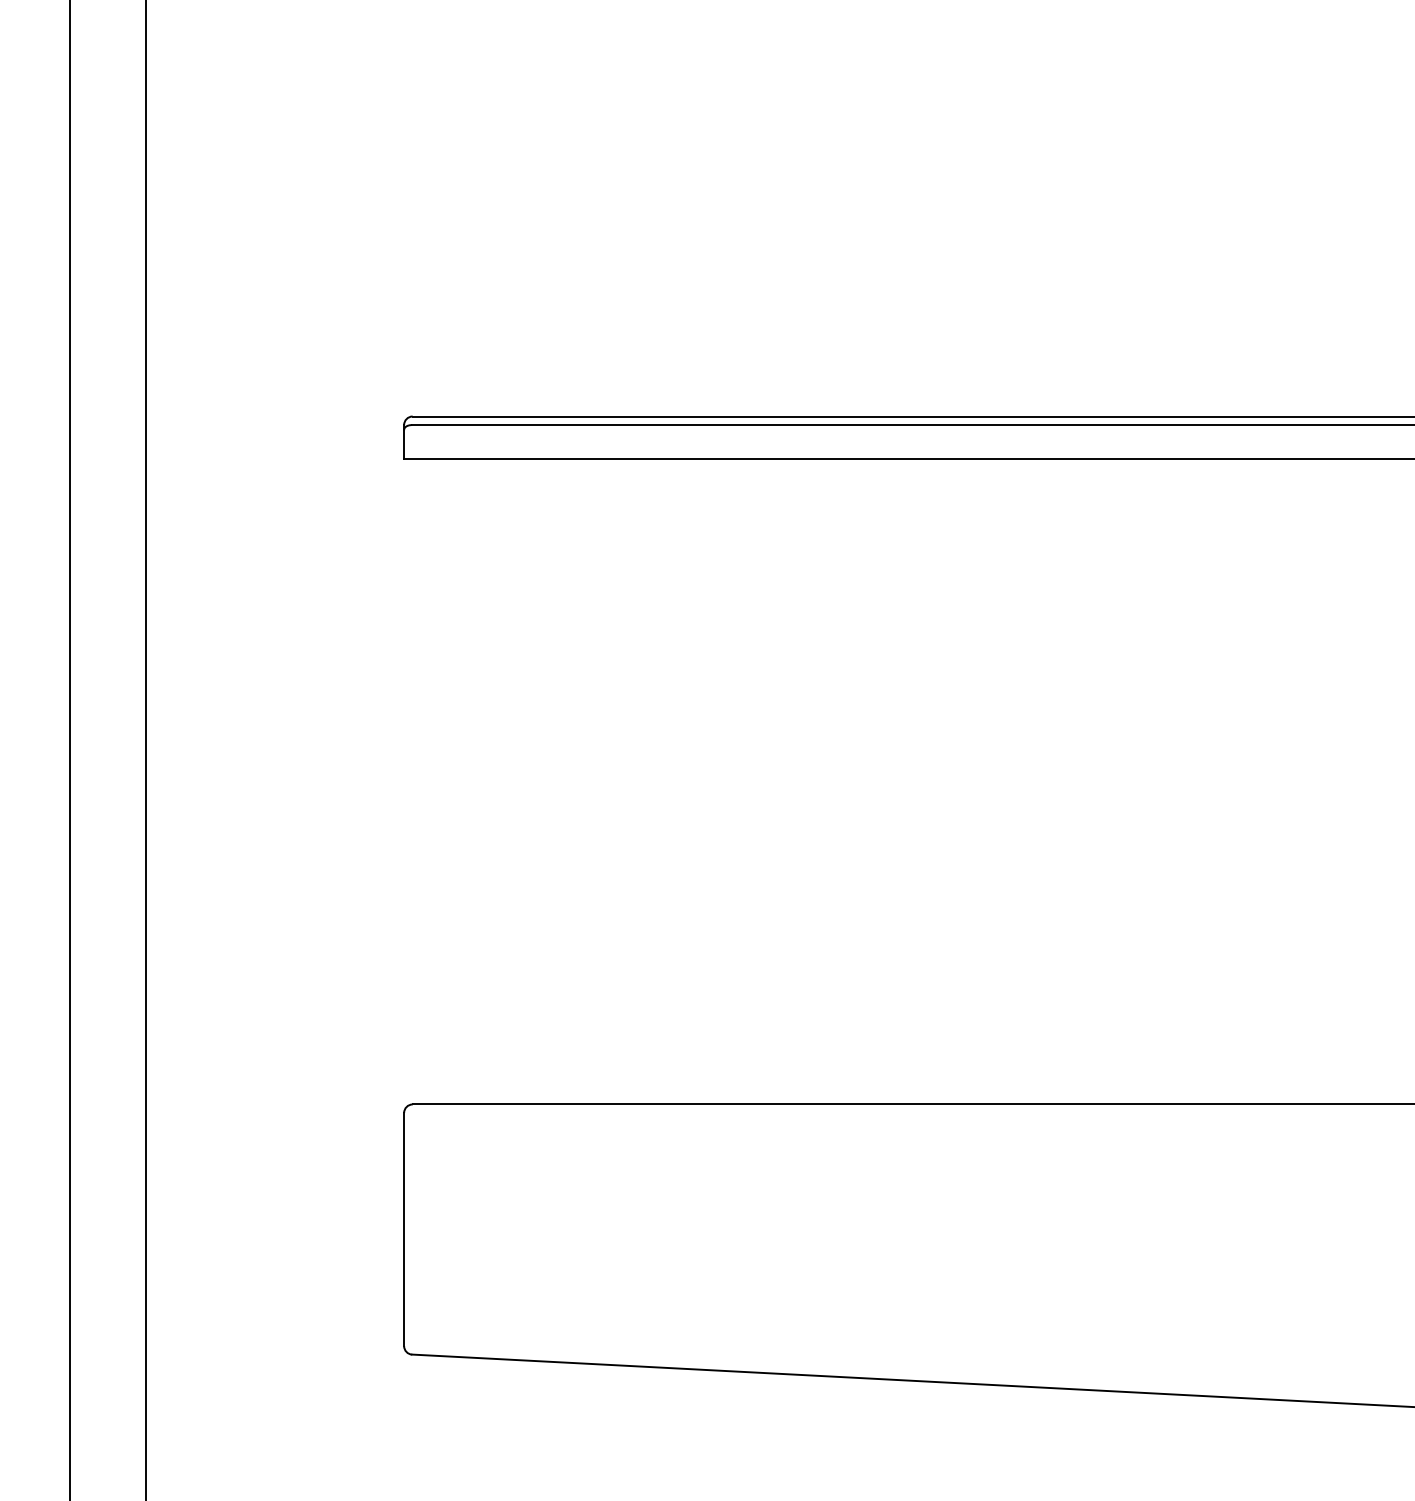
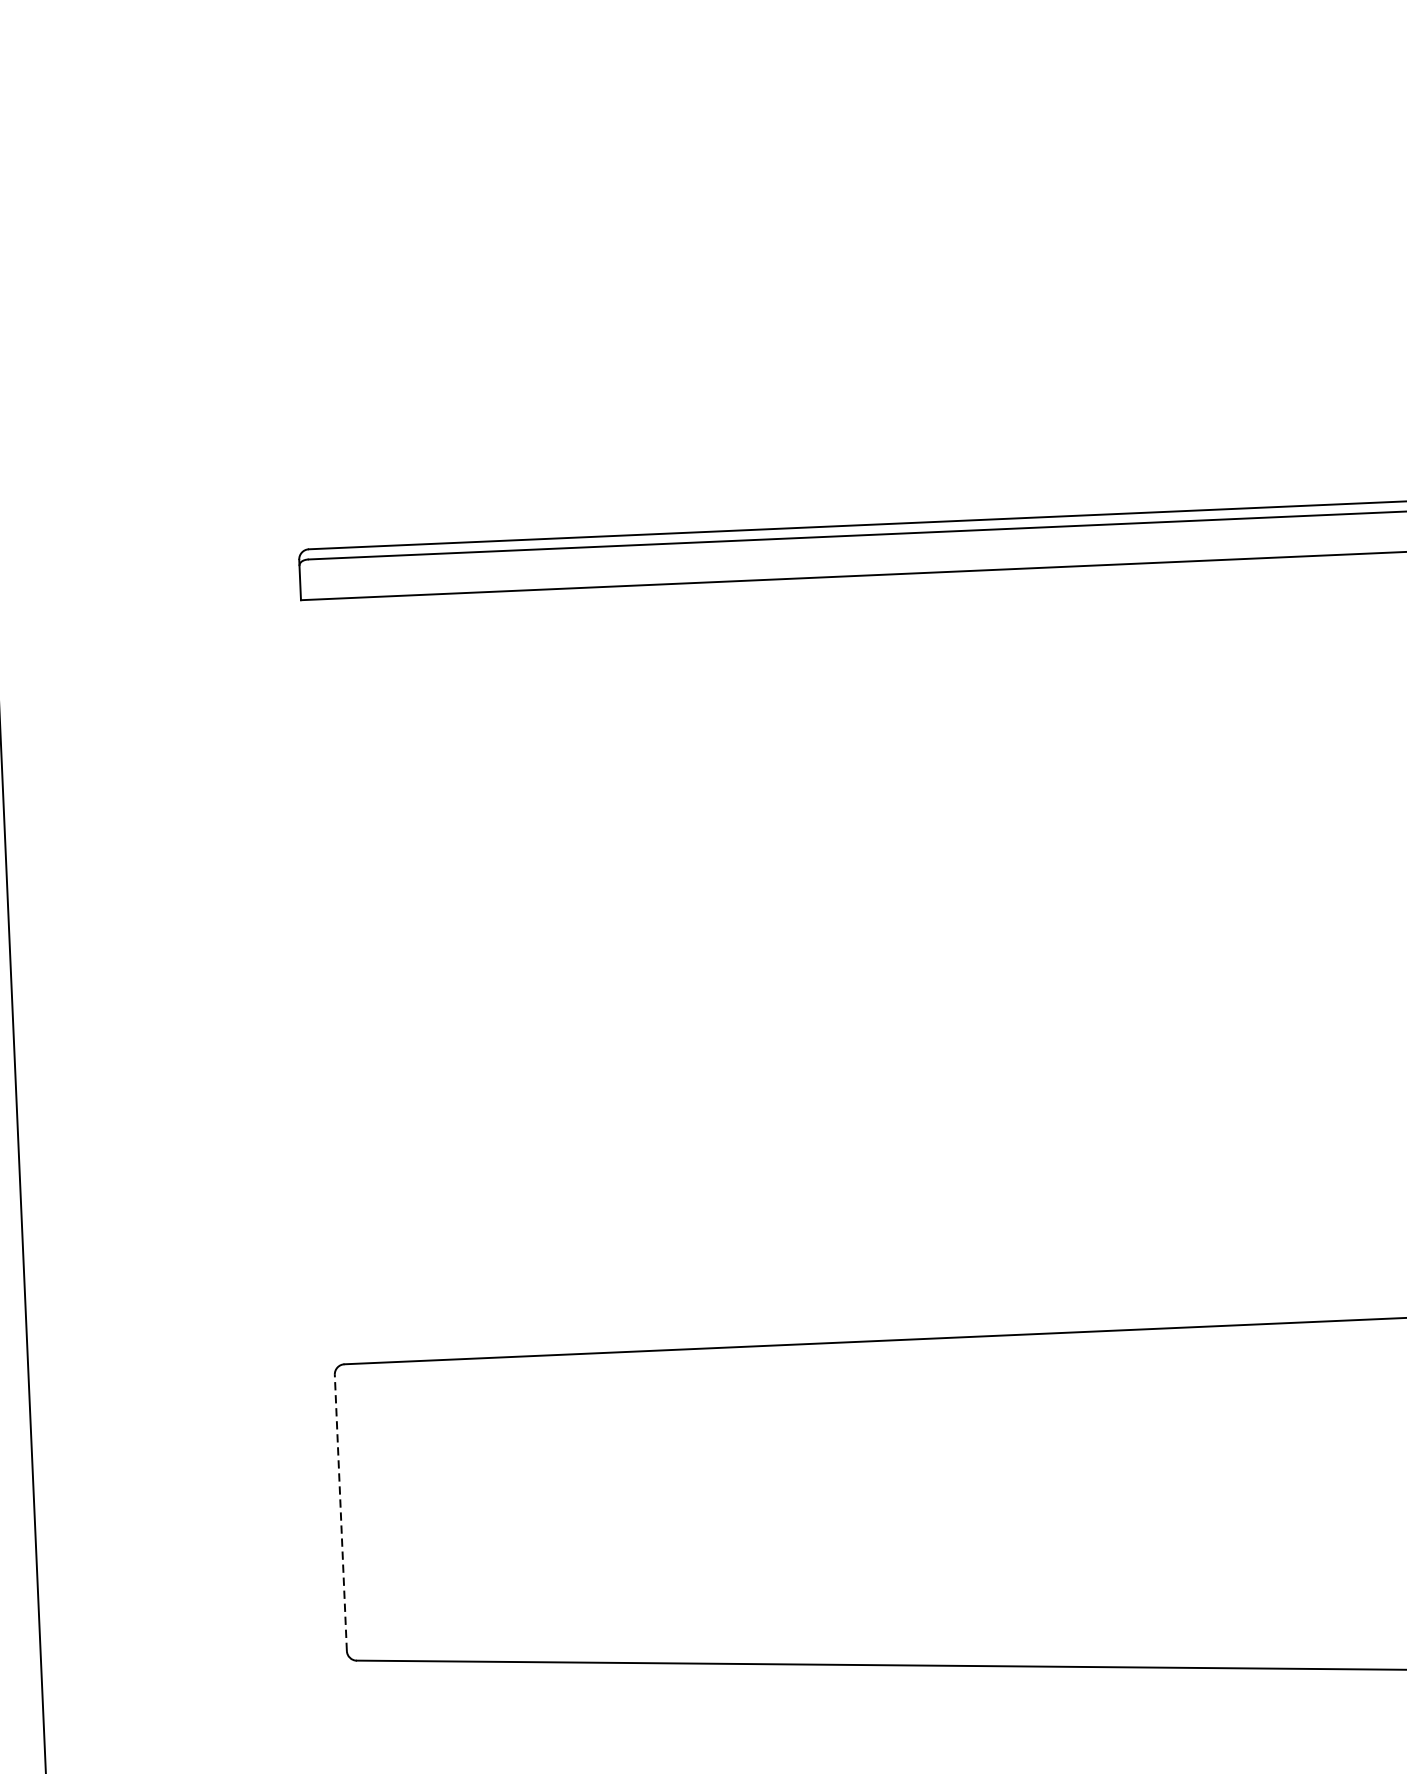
line: (404, 1229) -> (341, 1512), solid -> dashed

